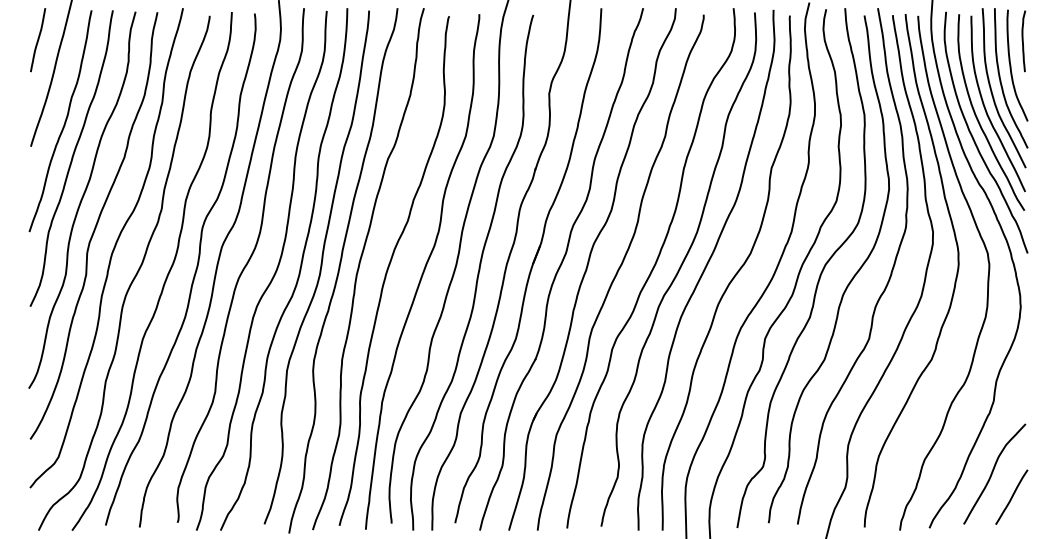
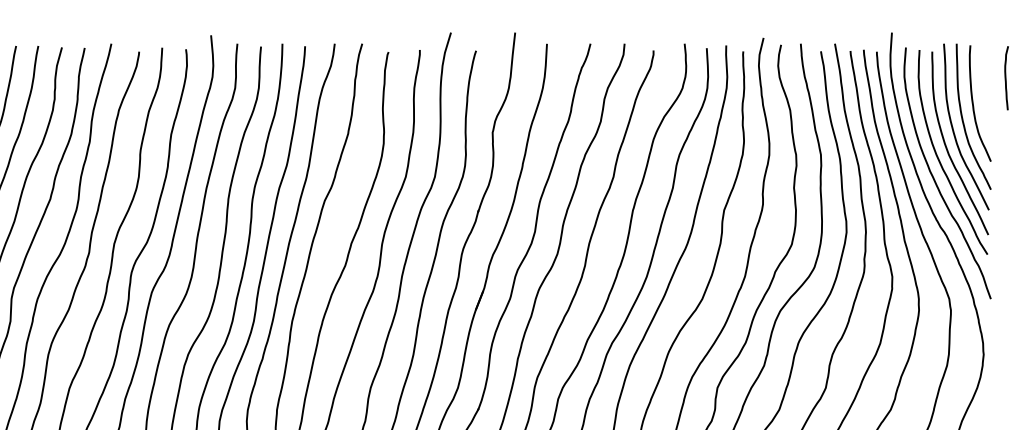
curve: (1023, 41) -> (1006, 78), moved

